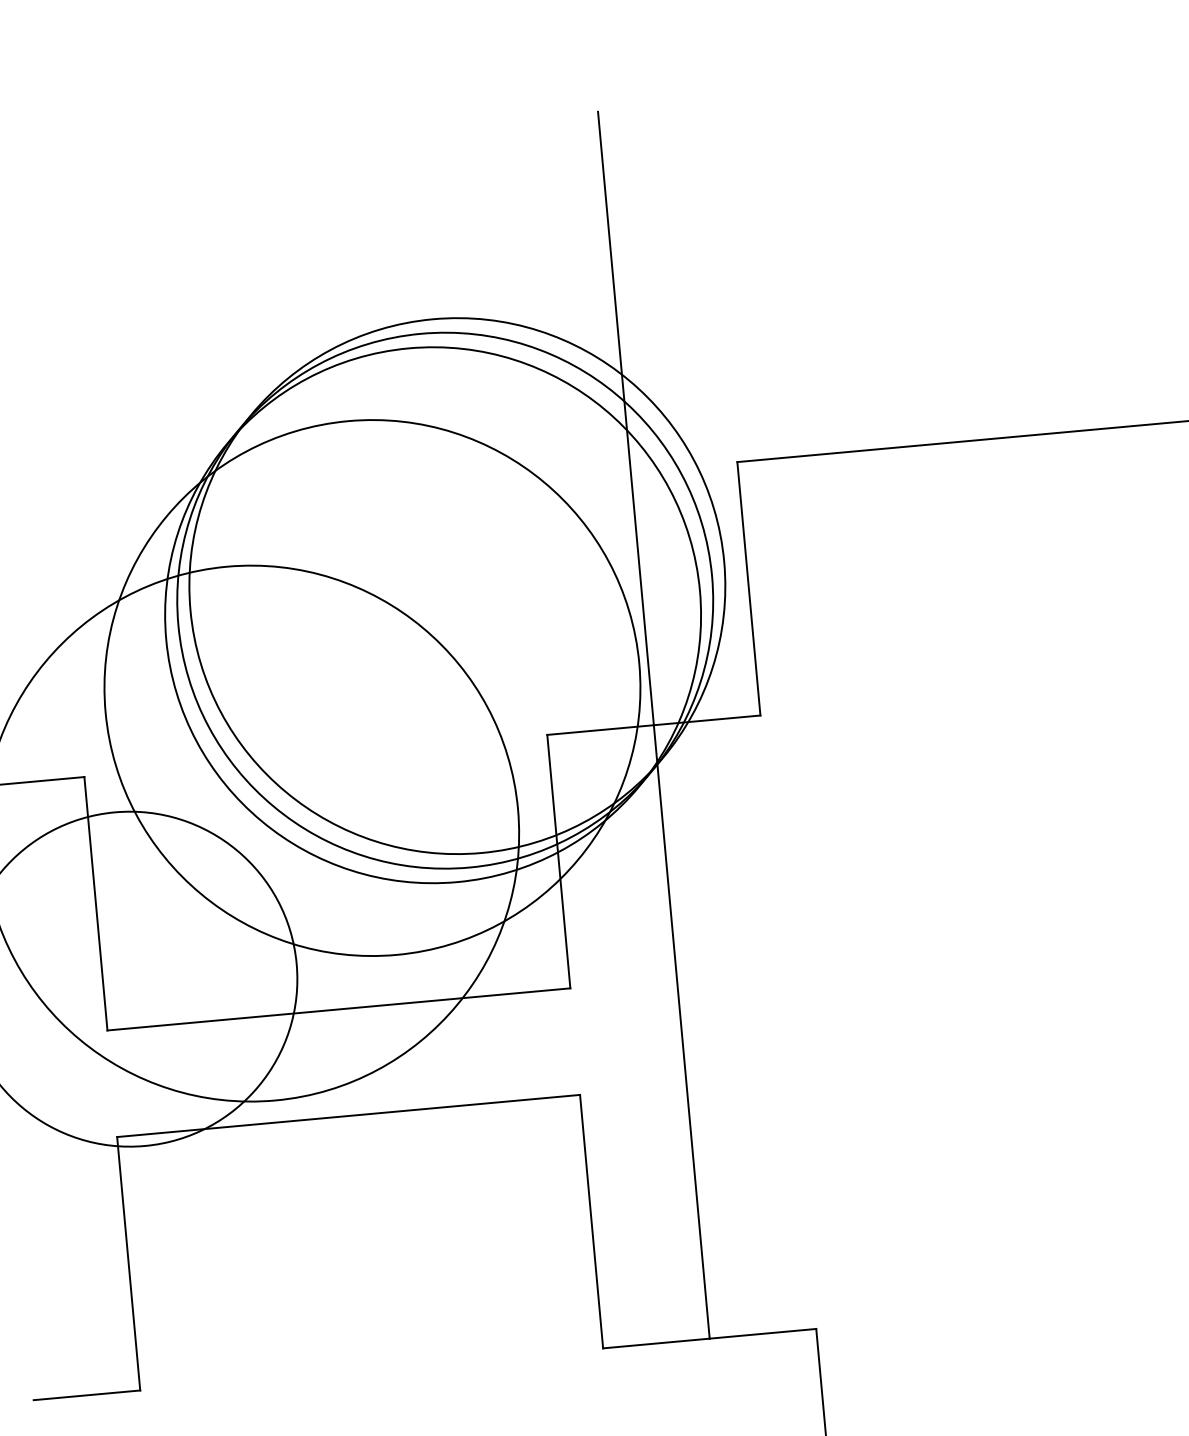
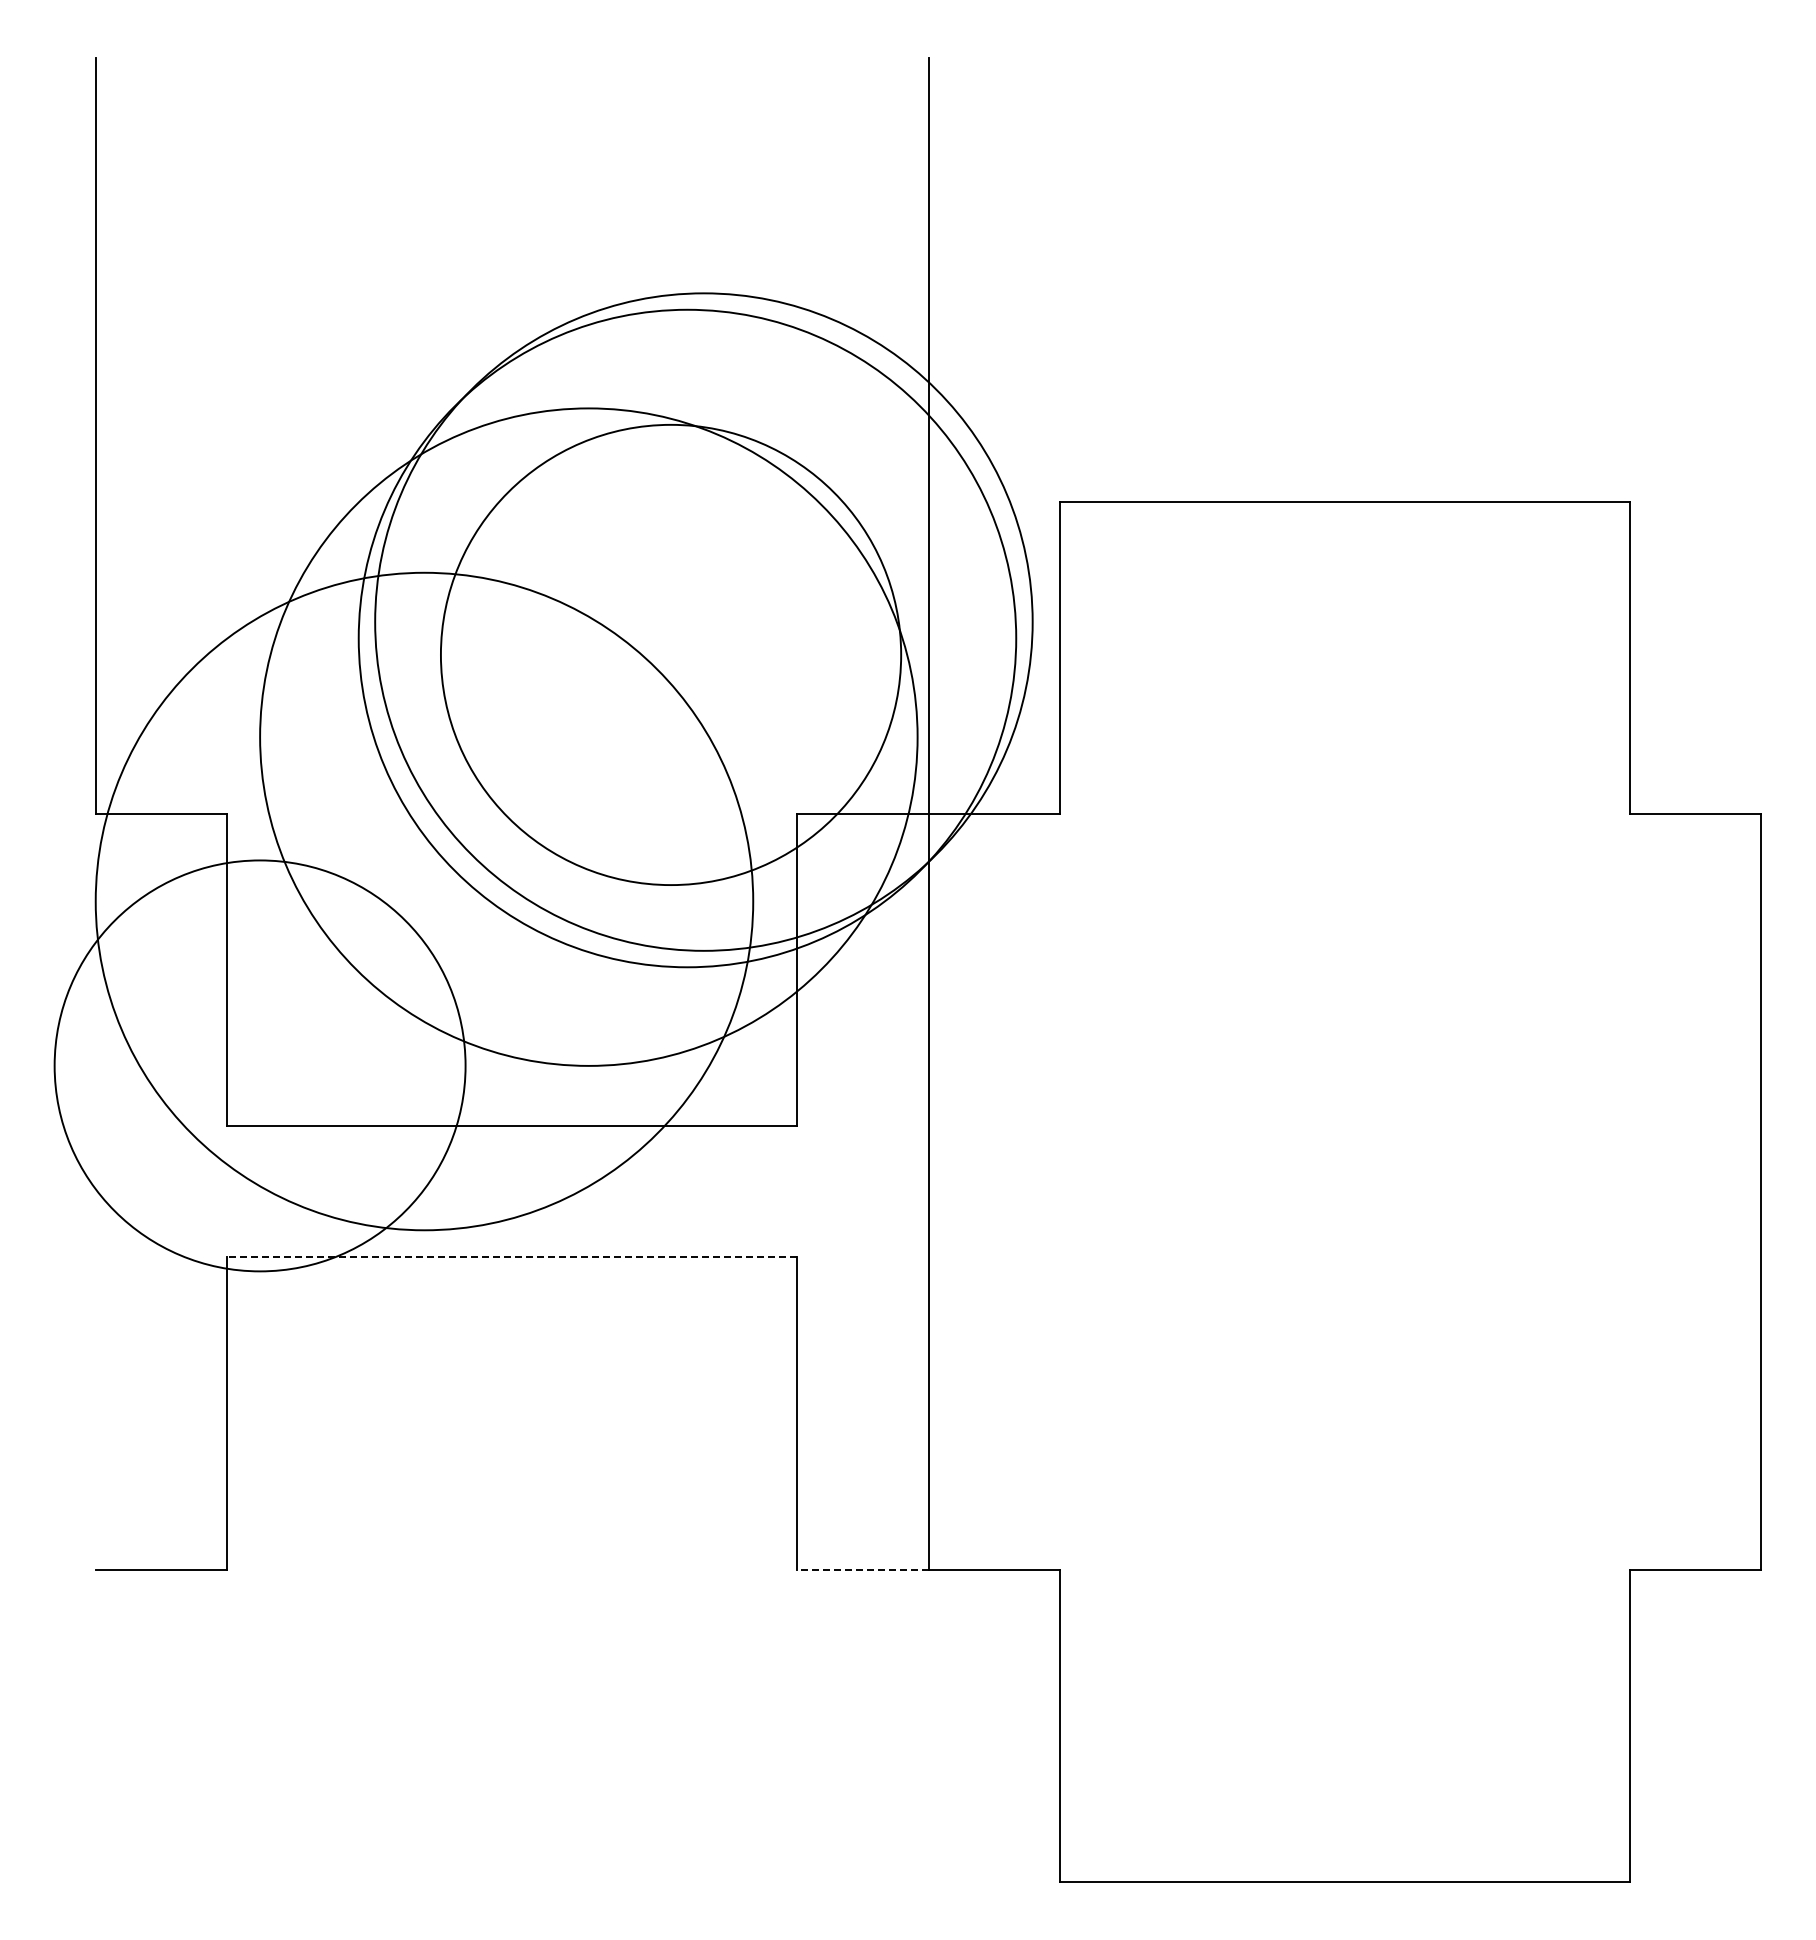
circle: (432, 614) -> (670, 654), size x0.7
line: (348, 1116) -> (511, 1257), solid -> dashed
line: (656, 1343) -> (862, 1569), solid -> dashed

